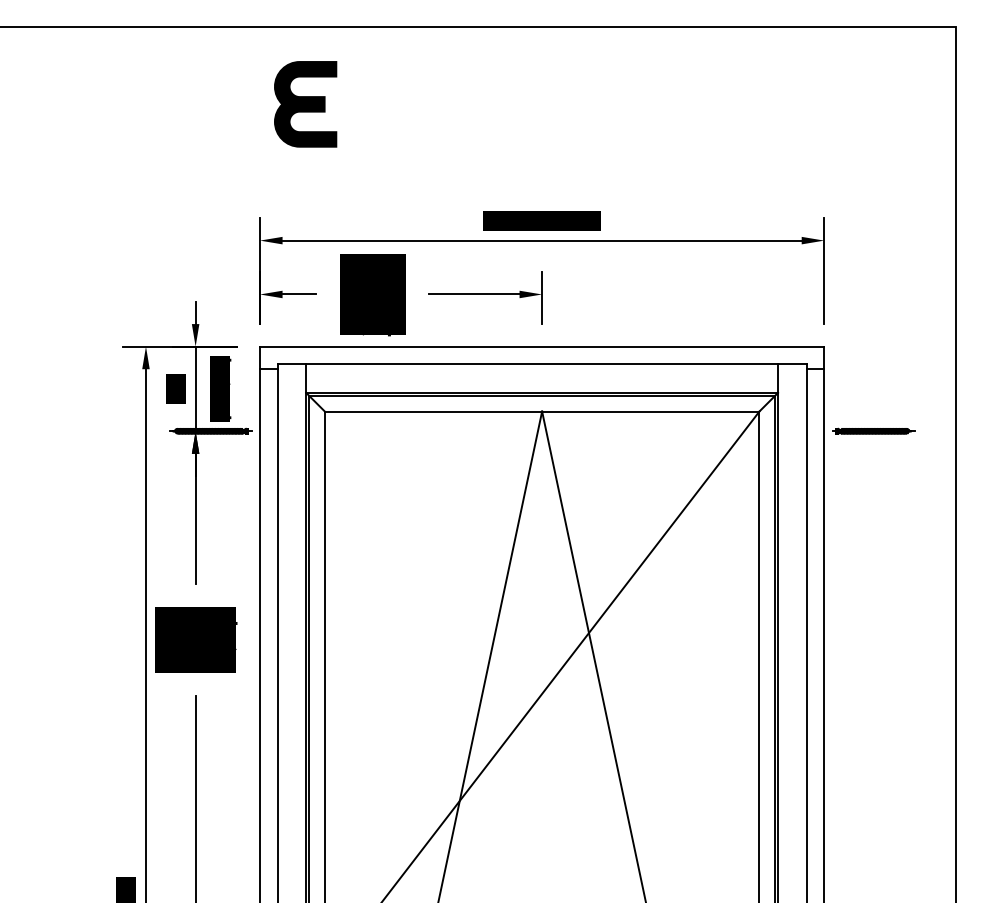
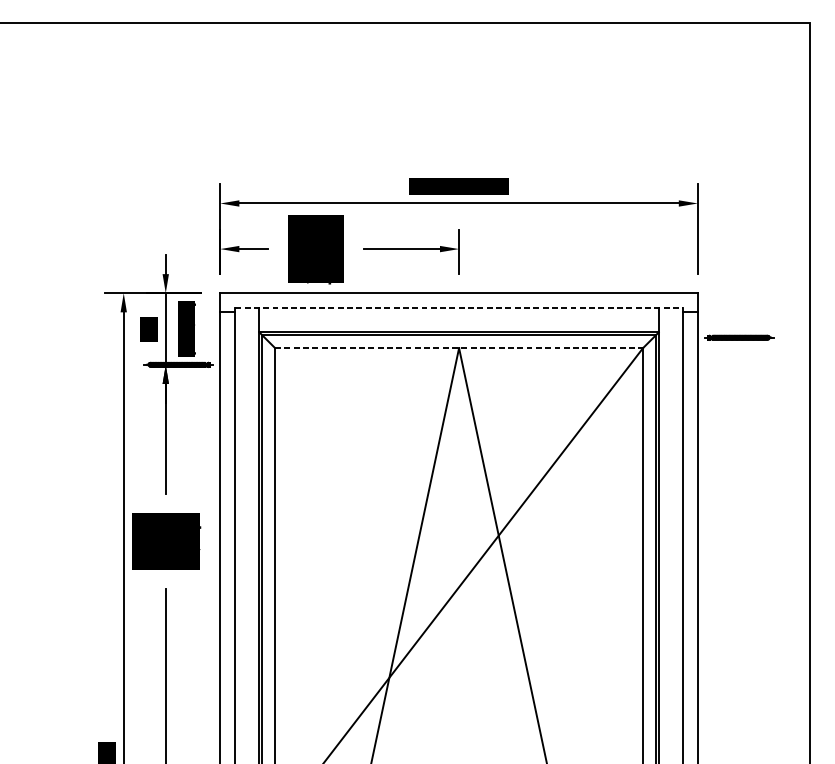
part: (305, 104) -> (258, 88), removed
line: (542, 364) -> (459, 308), solid -> dashed
line: (542, 411) -> (459, 348), solid -> dashed
part: (873, 430) -> (739, 337), moved

